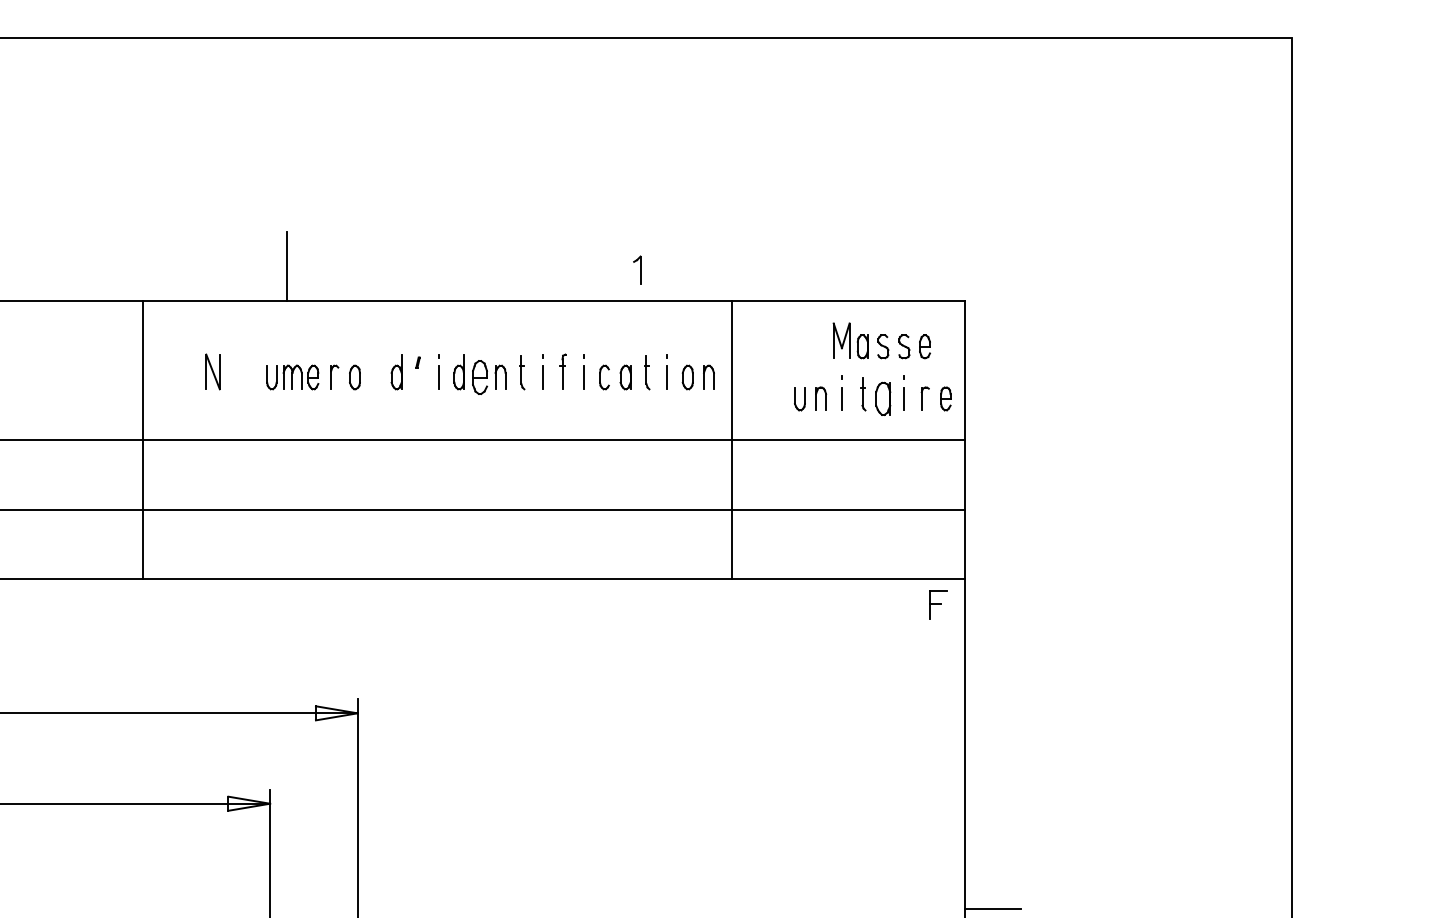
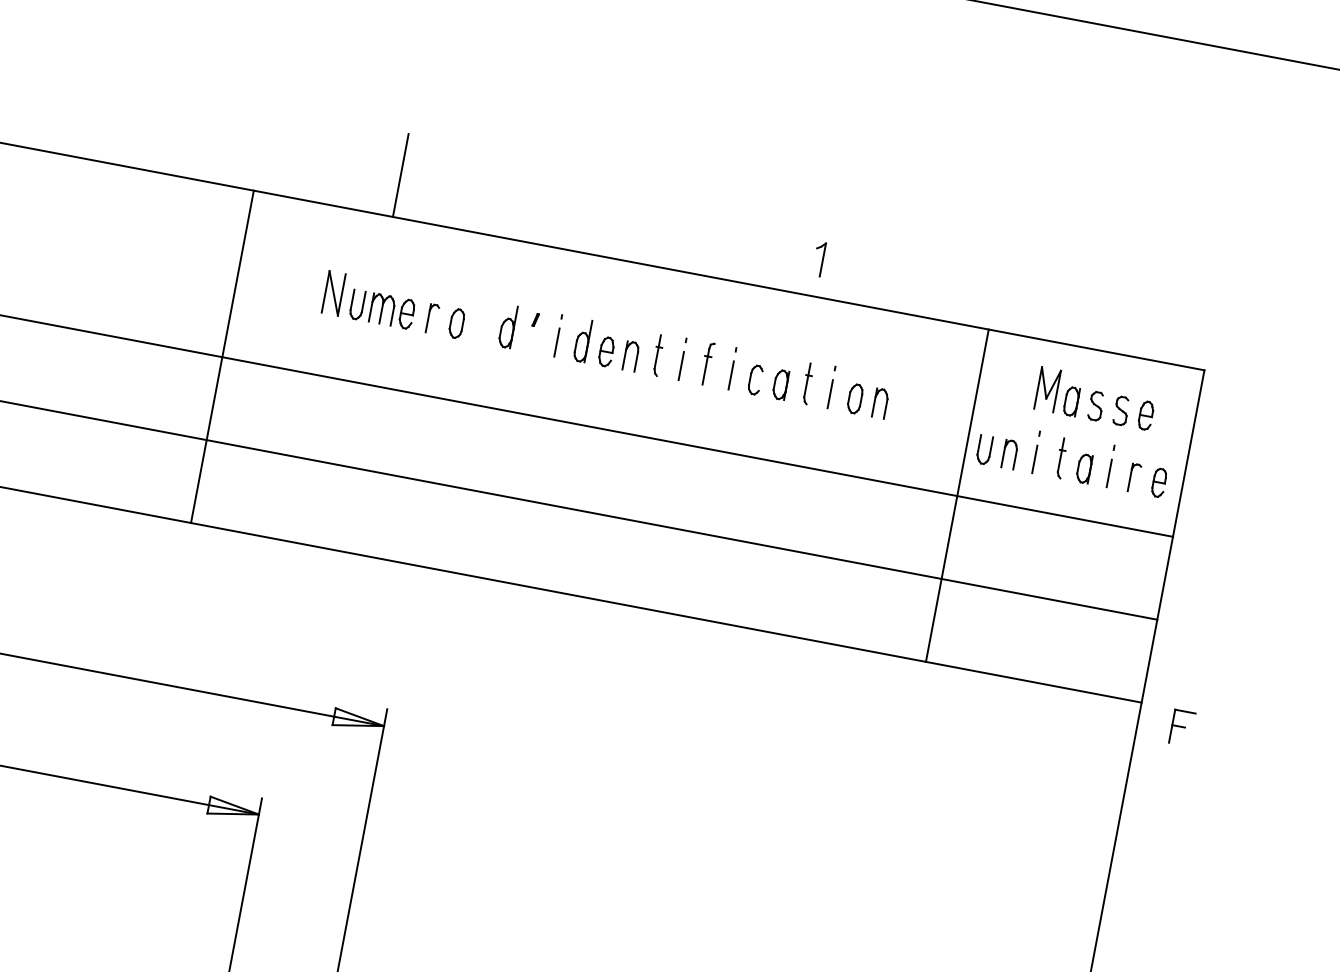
part: (212, 371) -> (333, 292), moved
part: (479, 377) -> (605, 351), size x0.71
part: (883, 398) -> (1084, 468), size x0.71
line: (142, 439) -> (222, 356), moved
line: (732, 439) -> (958, 495), moved
part: (938, 604) -> (1181, 727), moved

